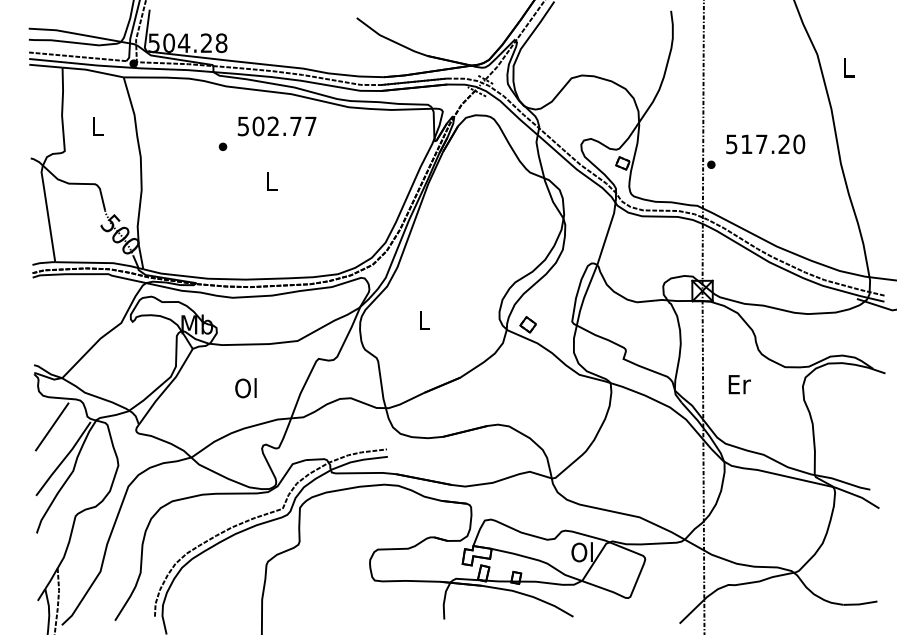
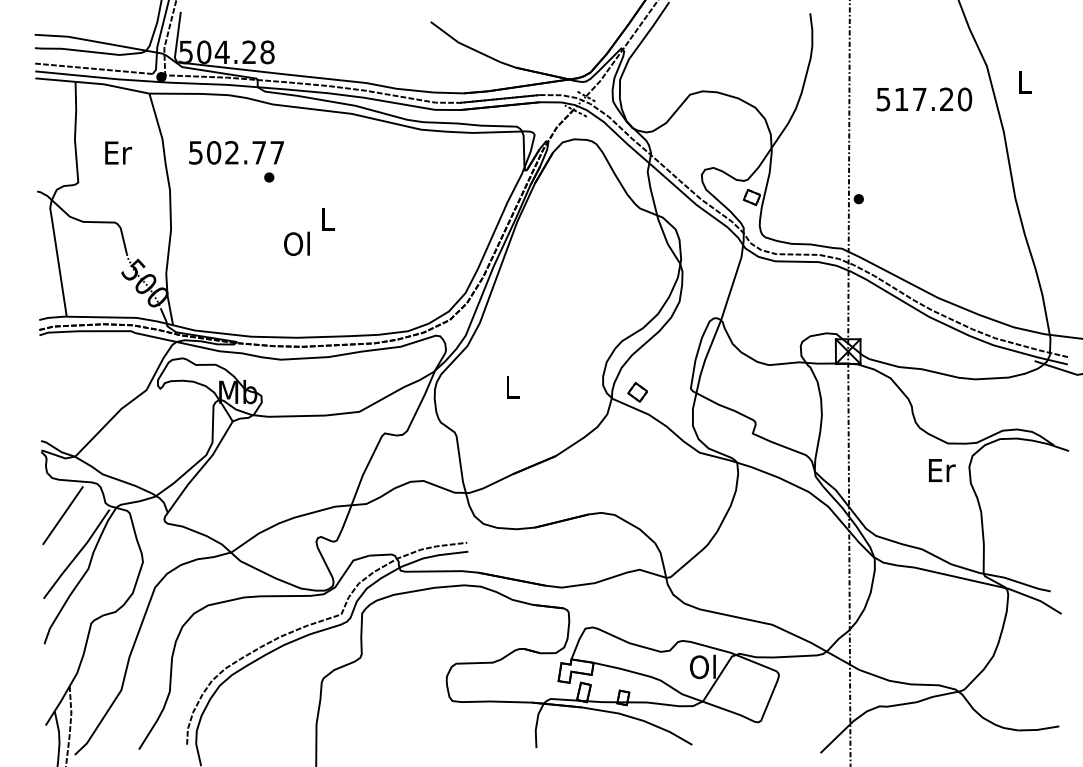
text: (98, 126) -> (118, 152), L -> Er
text: (277, 126) -> (236, 152), moved
text: (765, 144) -> (924, 99), moved
text: (740, 384) -> (942, 470), moved
text: (245, 387) -> (296, 243), moved

